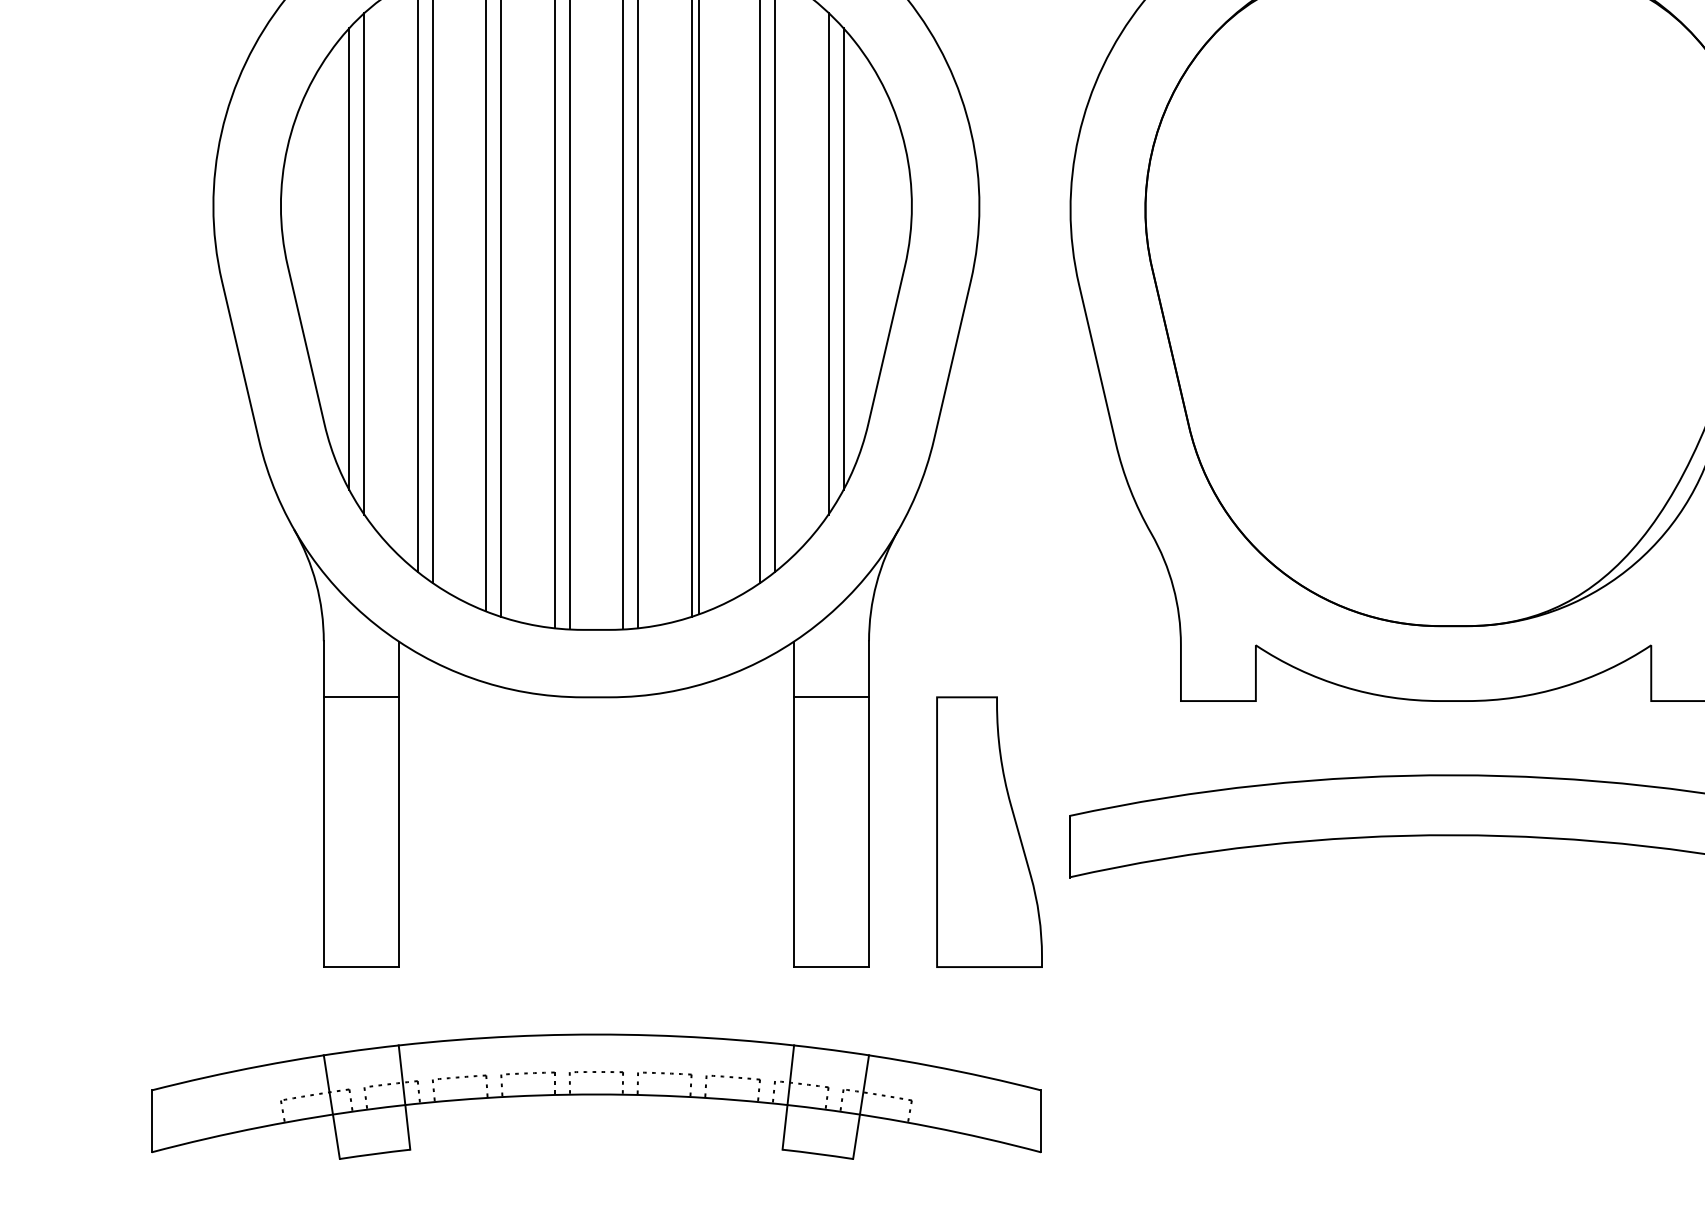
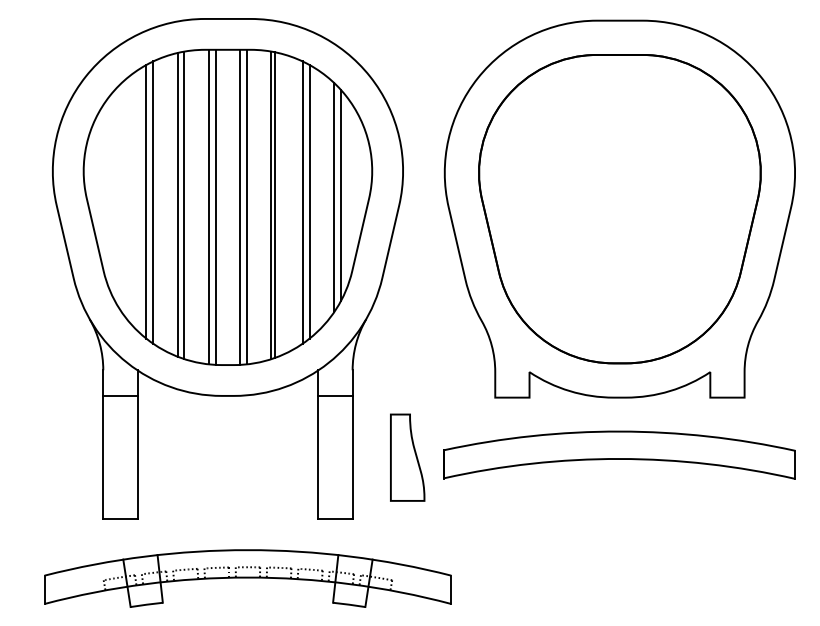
line: (350, 259) -> (115, 195), removed
line: (363, 263) -> (121, 197), removed
part: (989, 831) -> (407, 457), size x0.7
part: (595, 1096) -> (247, 578), moved

